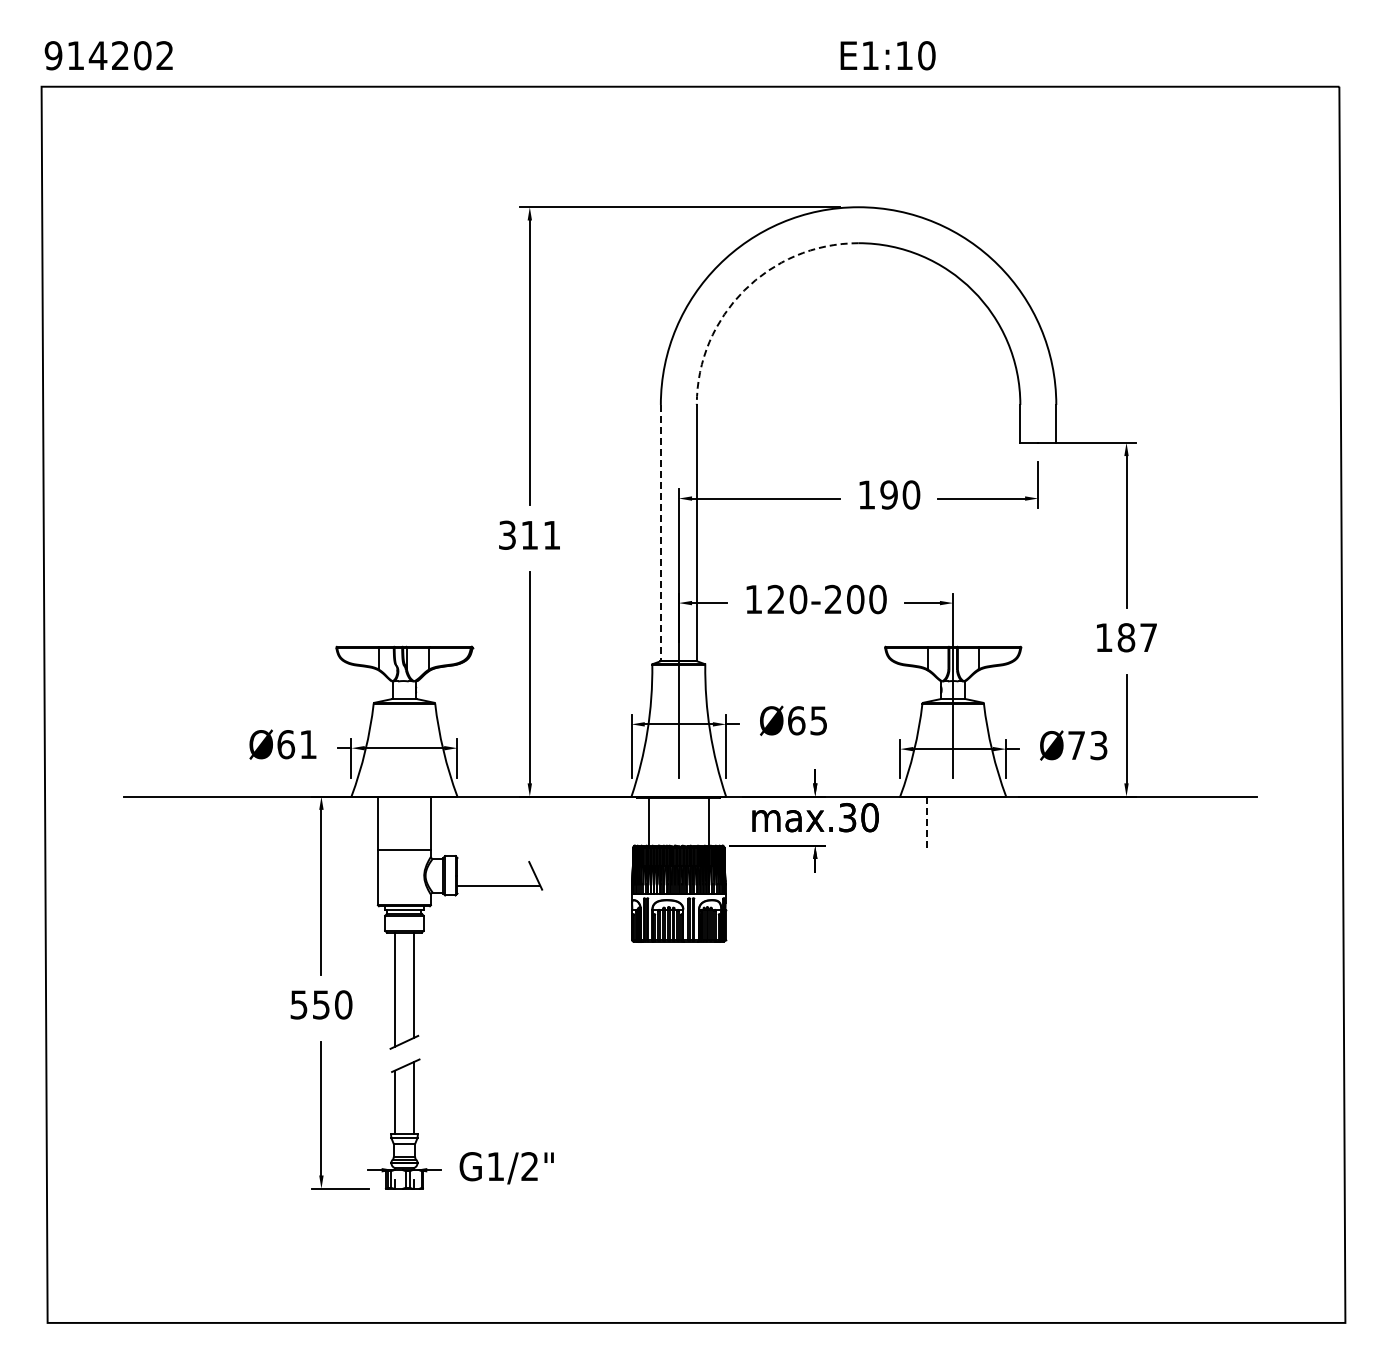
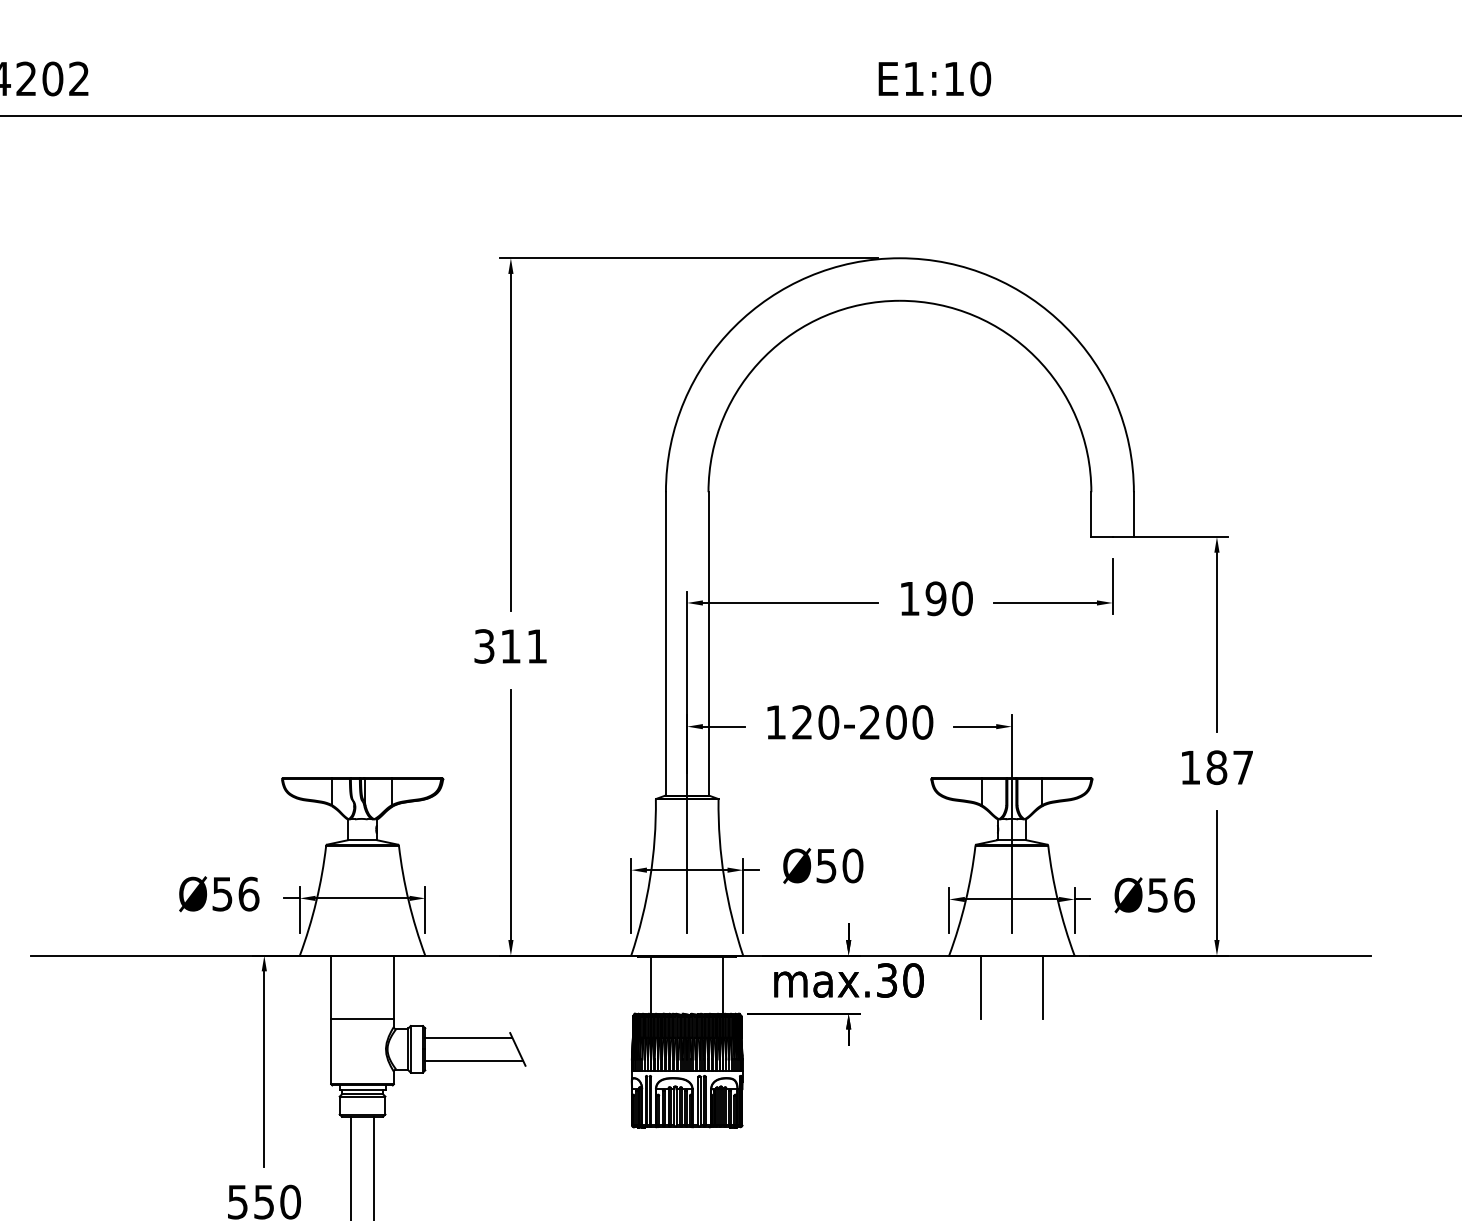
arc: (744, 290) -> (764, 356), dashed -> solid
line: (660, 533) -> (665, 644), dashed -> solid
text: (807, 720) -> (839, 865), Ø65 -> Ø50
text: (297, 744) -> (236, 893), Ø61 -> Ø56
text: (1087, 745) -> (1170, 895), Ø73 -> Ø56
line: (926, 823) -> (980, 987), dashed -> solid
line: (979, 823) -> (1043, 987), added
line: (494, 866) -> (469, 1038), added

